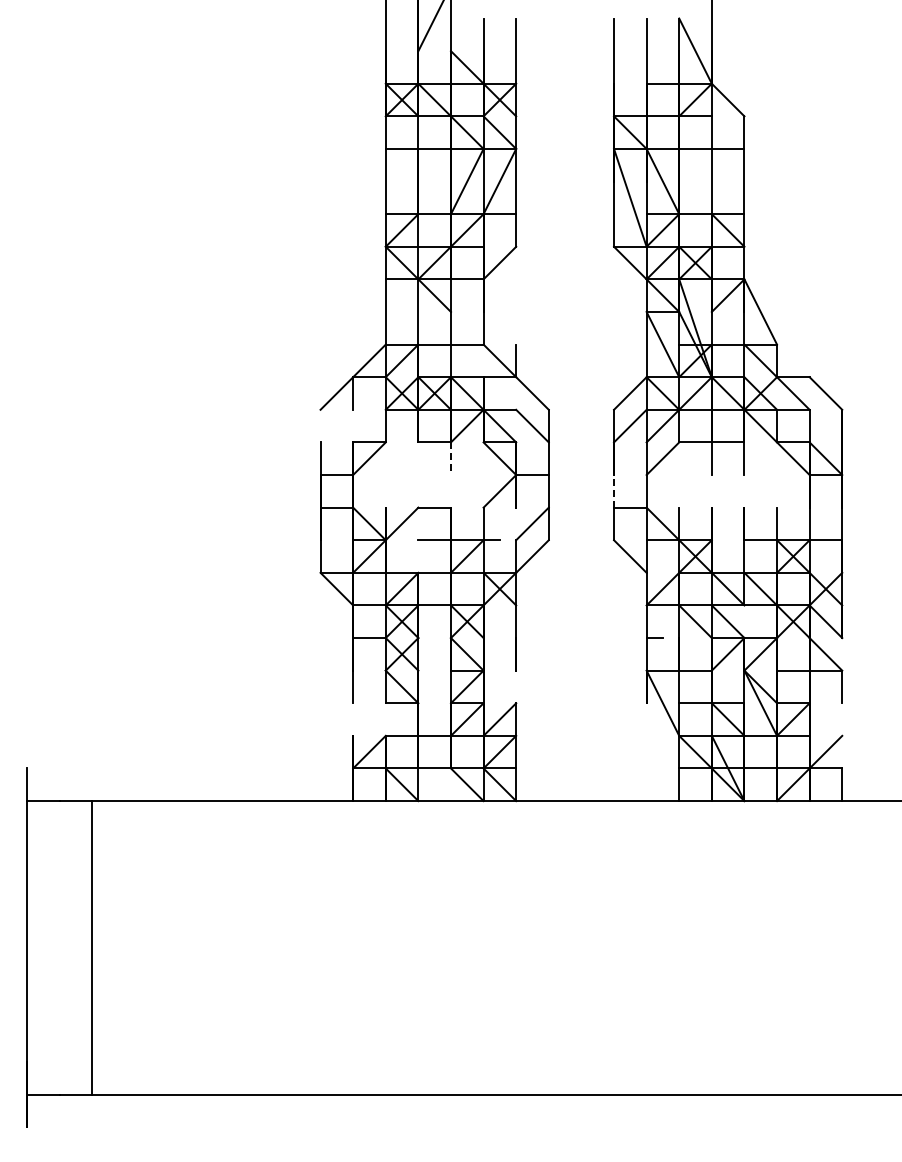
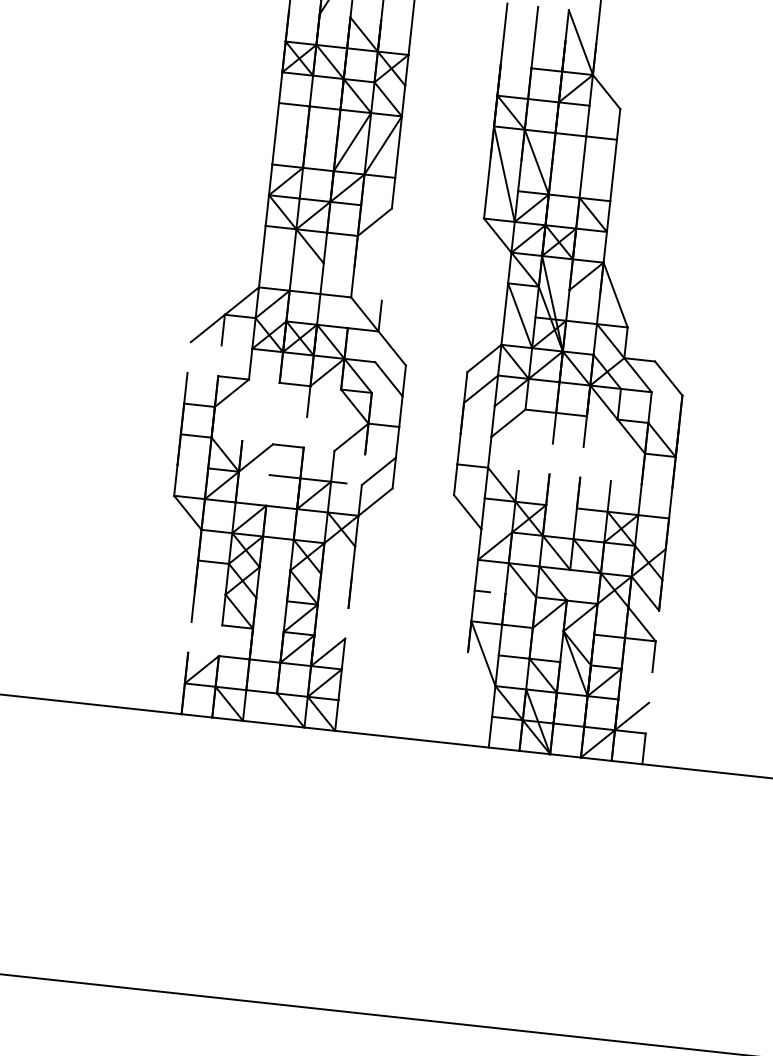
line: (451, 459) -> (309, 402), dashed -> solid
line: (614, 490) -> (459, 448), dashed -> solid

